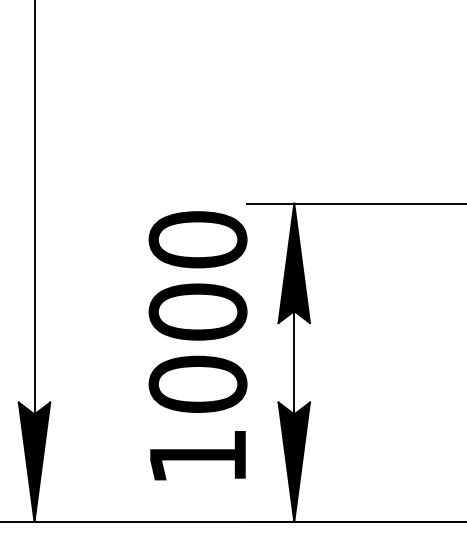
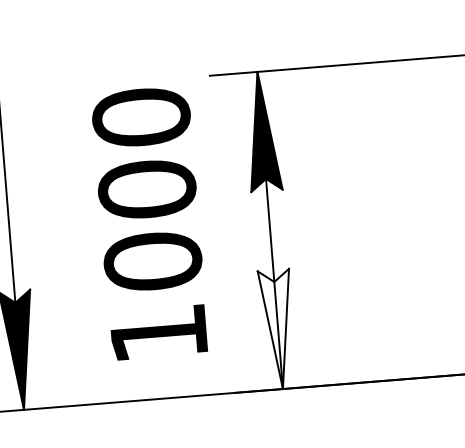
text: (197, 345) -> (149, 222), moved
fill: (293, 461) -> (277, 328), removed

